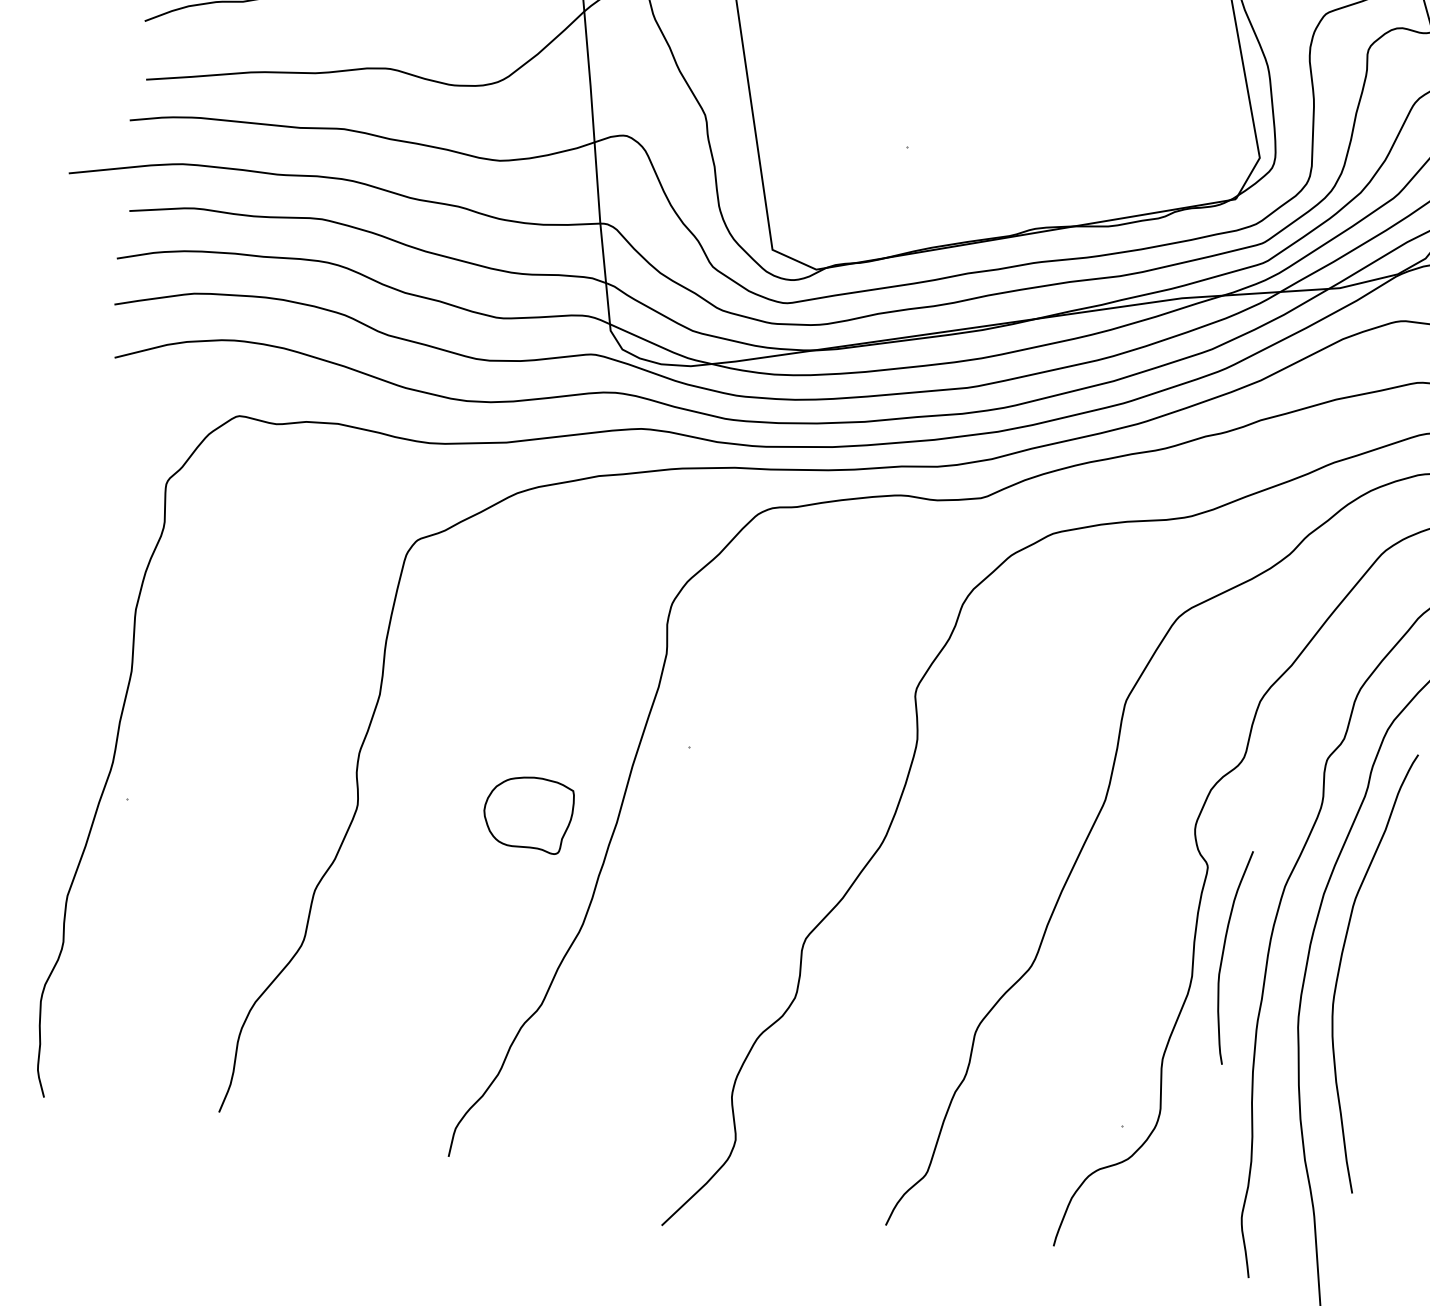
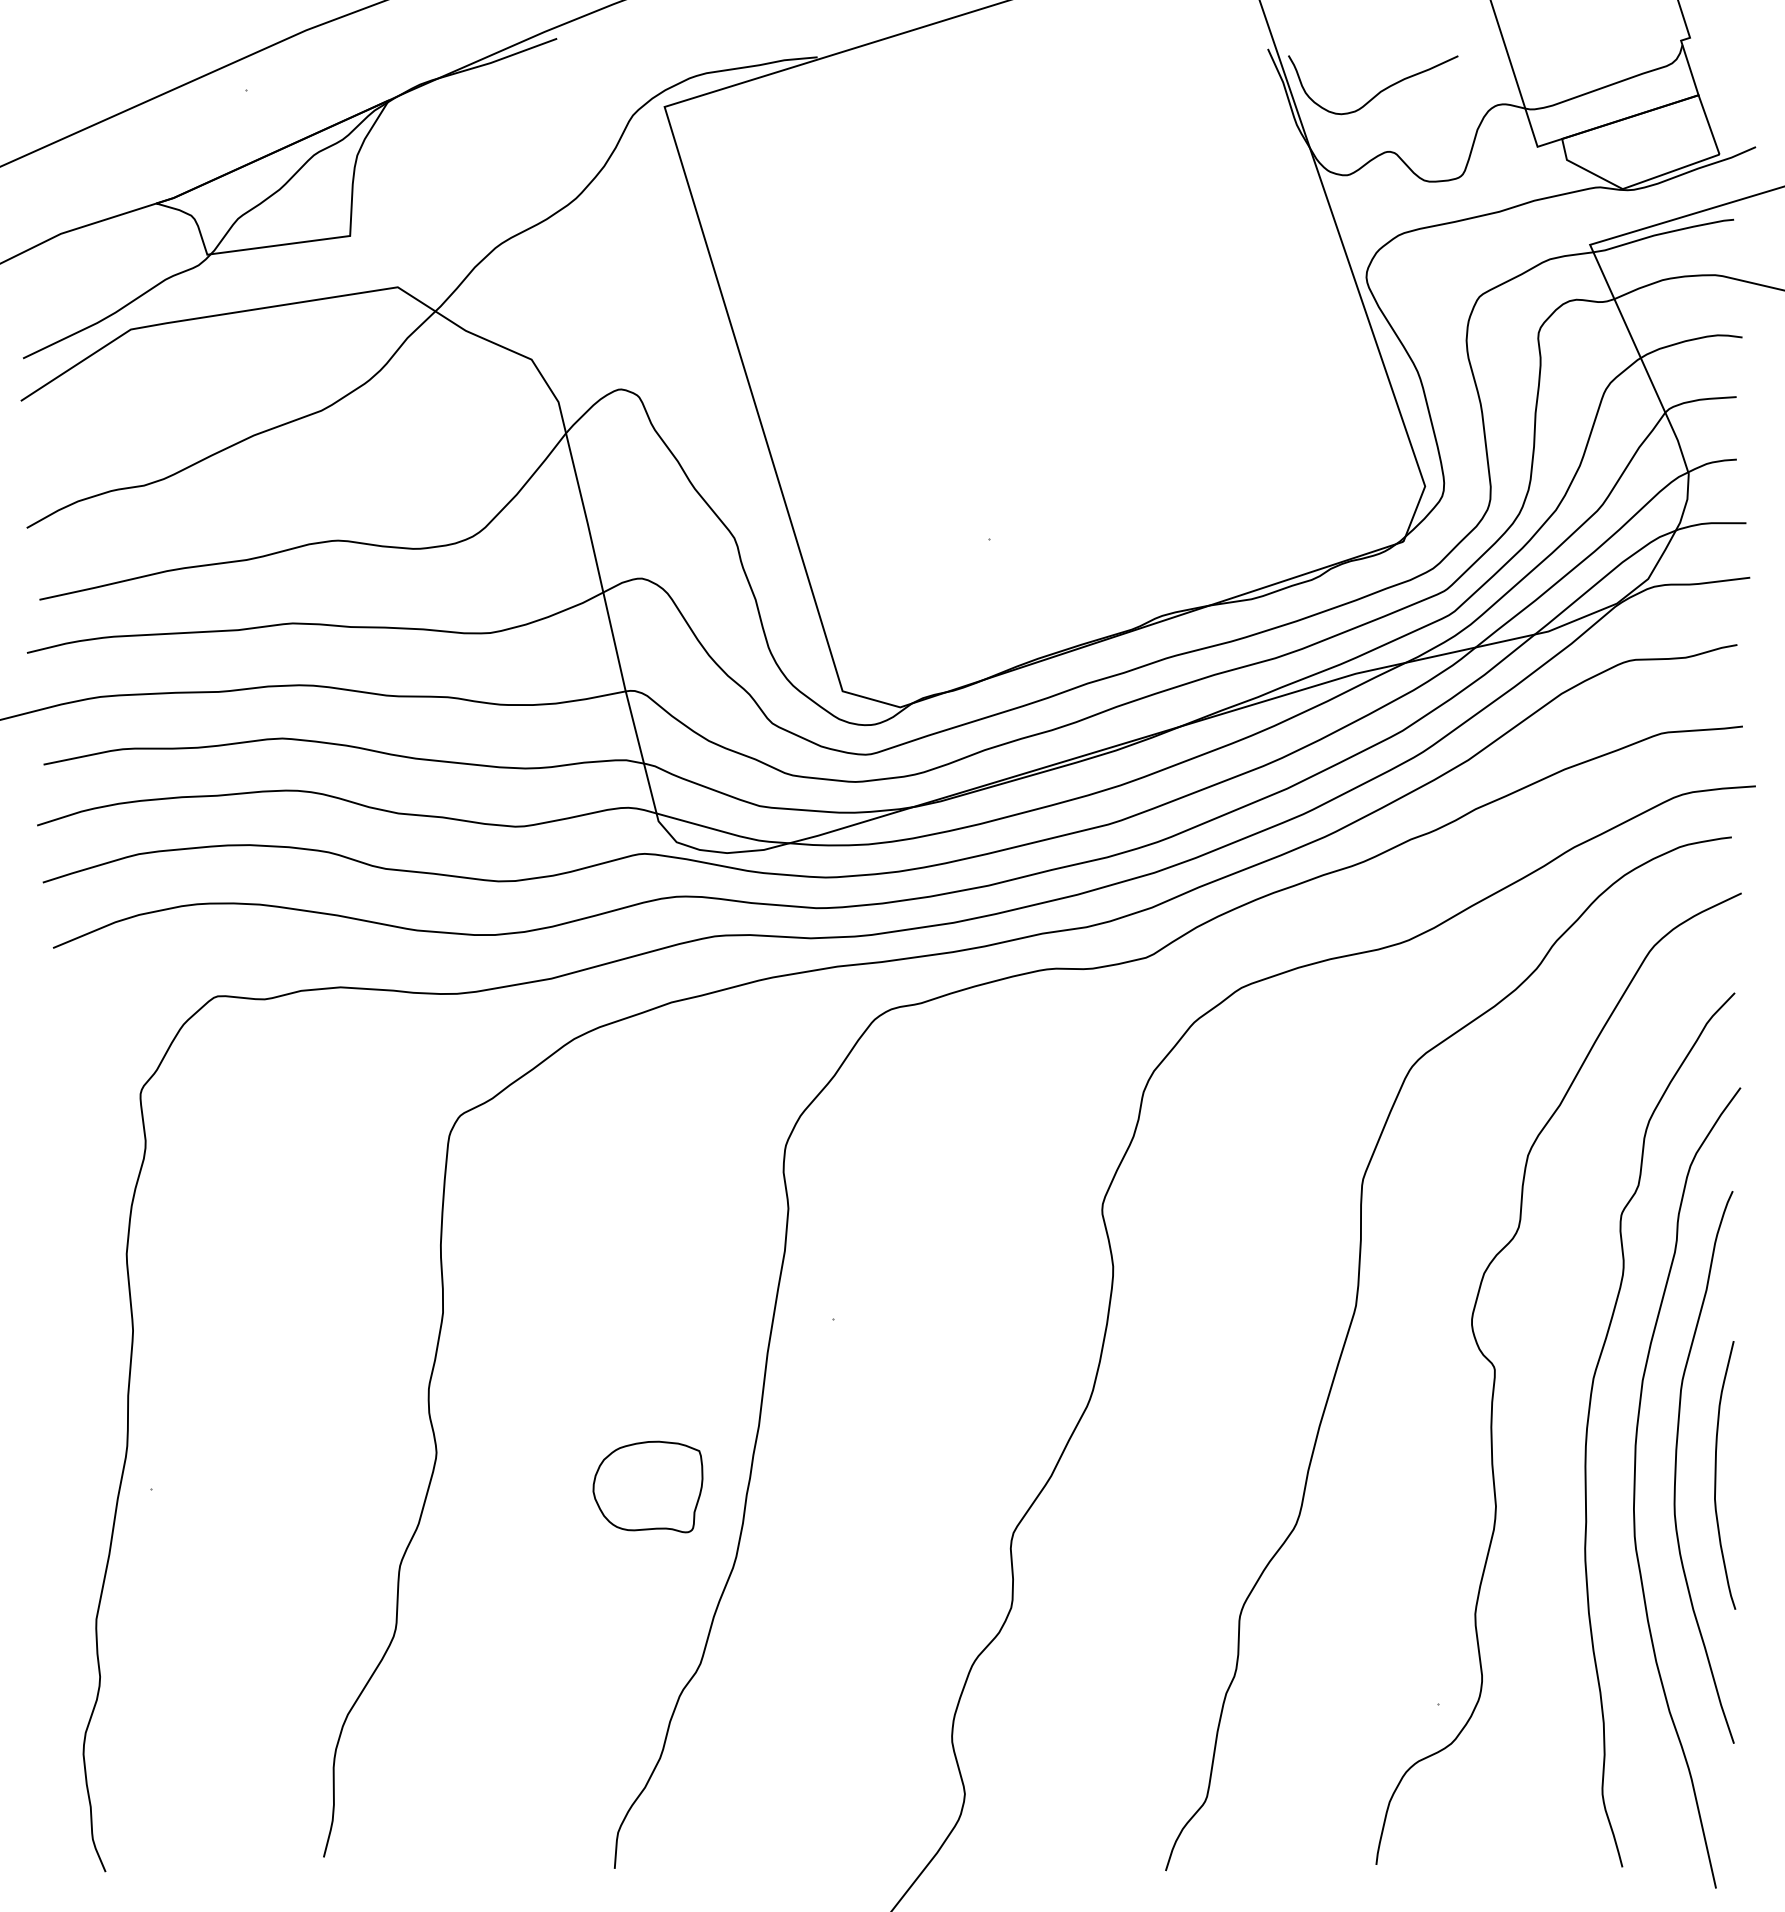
part: (527, 812) -> (647, 1486), moved
curve: (1223, 955) -> (1716, 1475), moved

